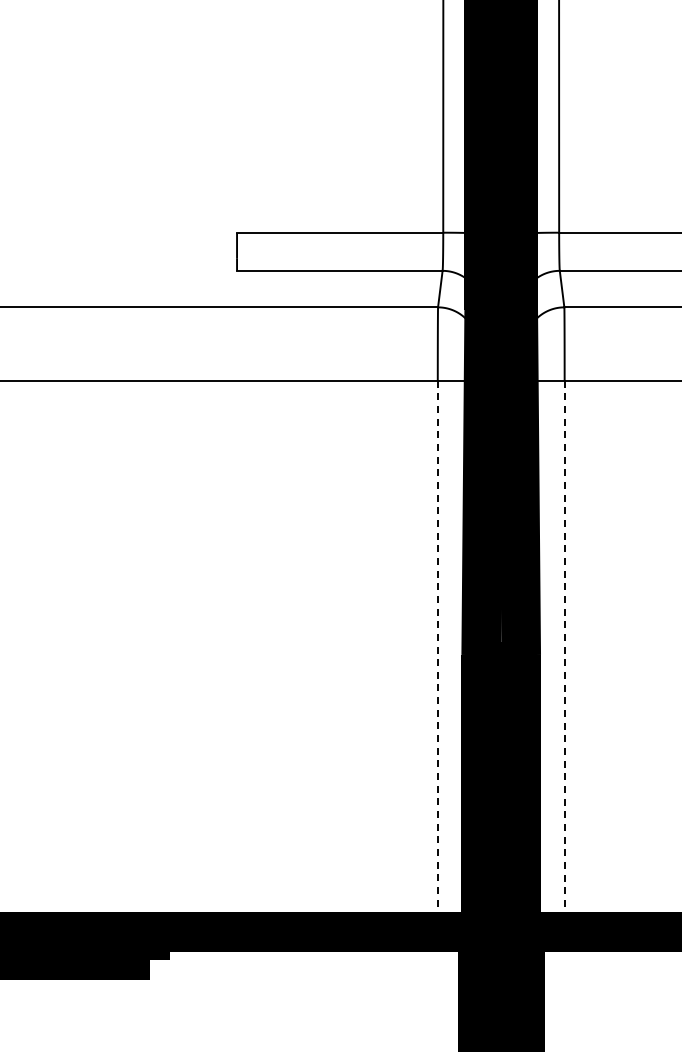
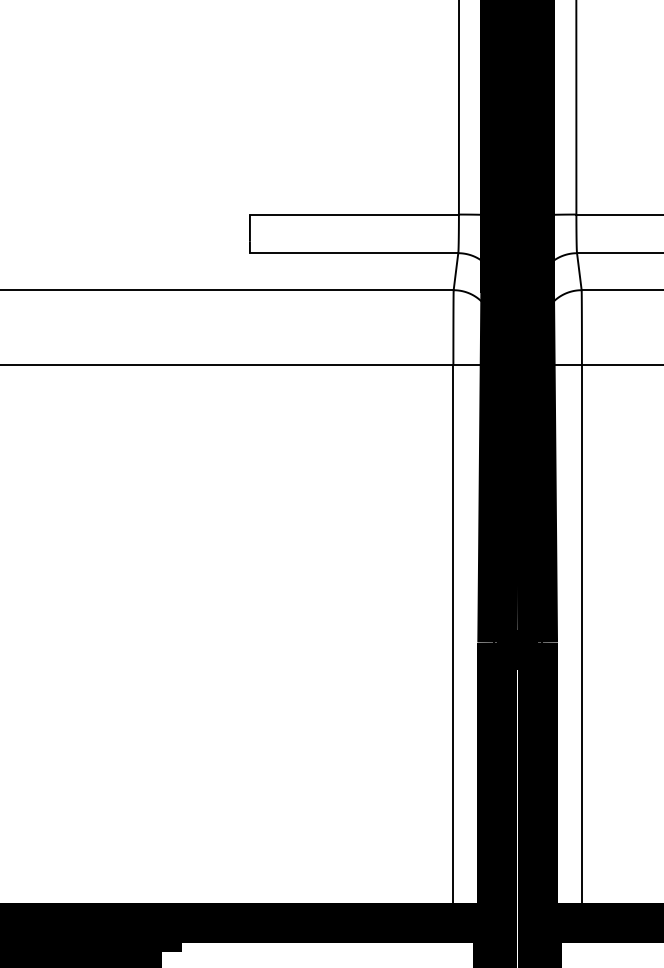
line: (437, 656) -> (453, 644), dashed -> solid
line: (564, 656) -> (581, 644), dashed -> solid

